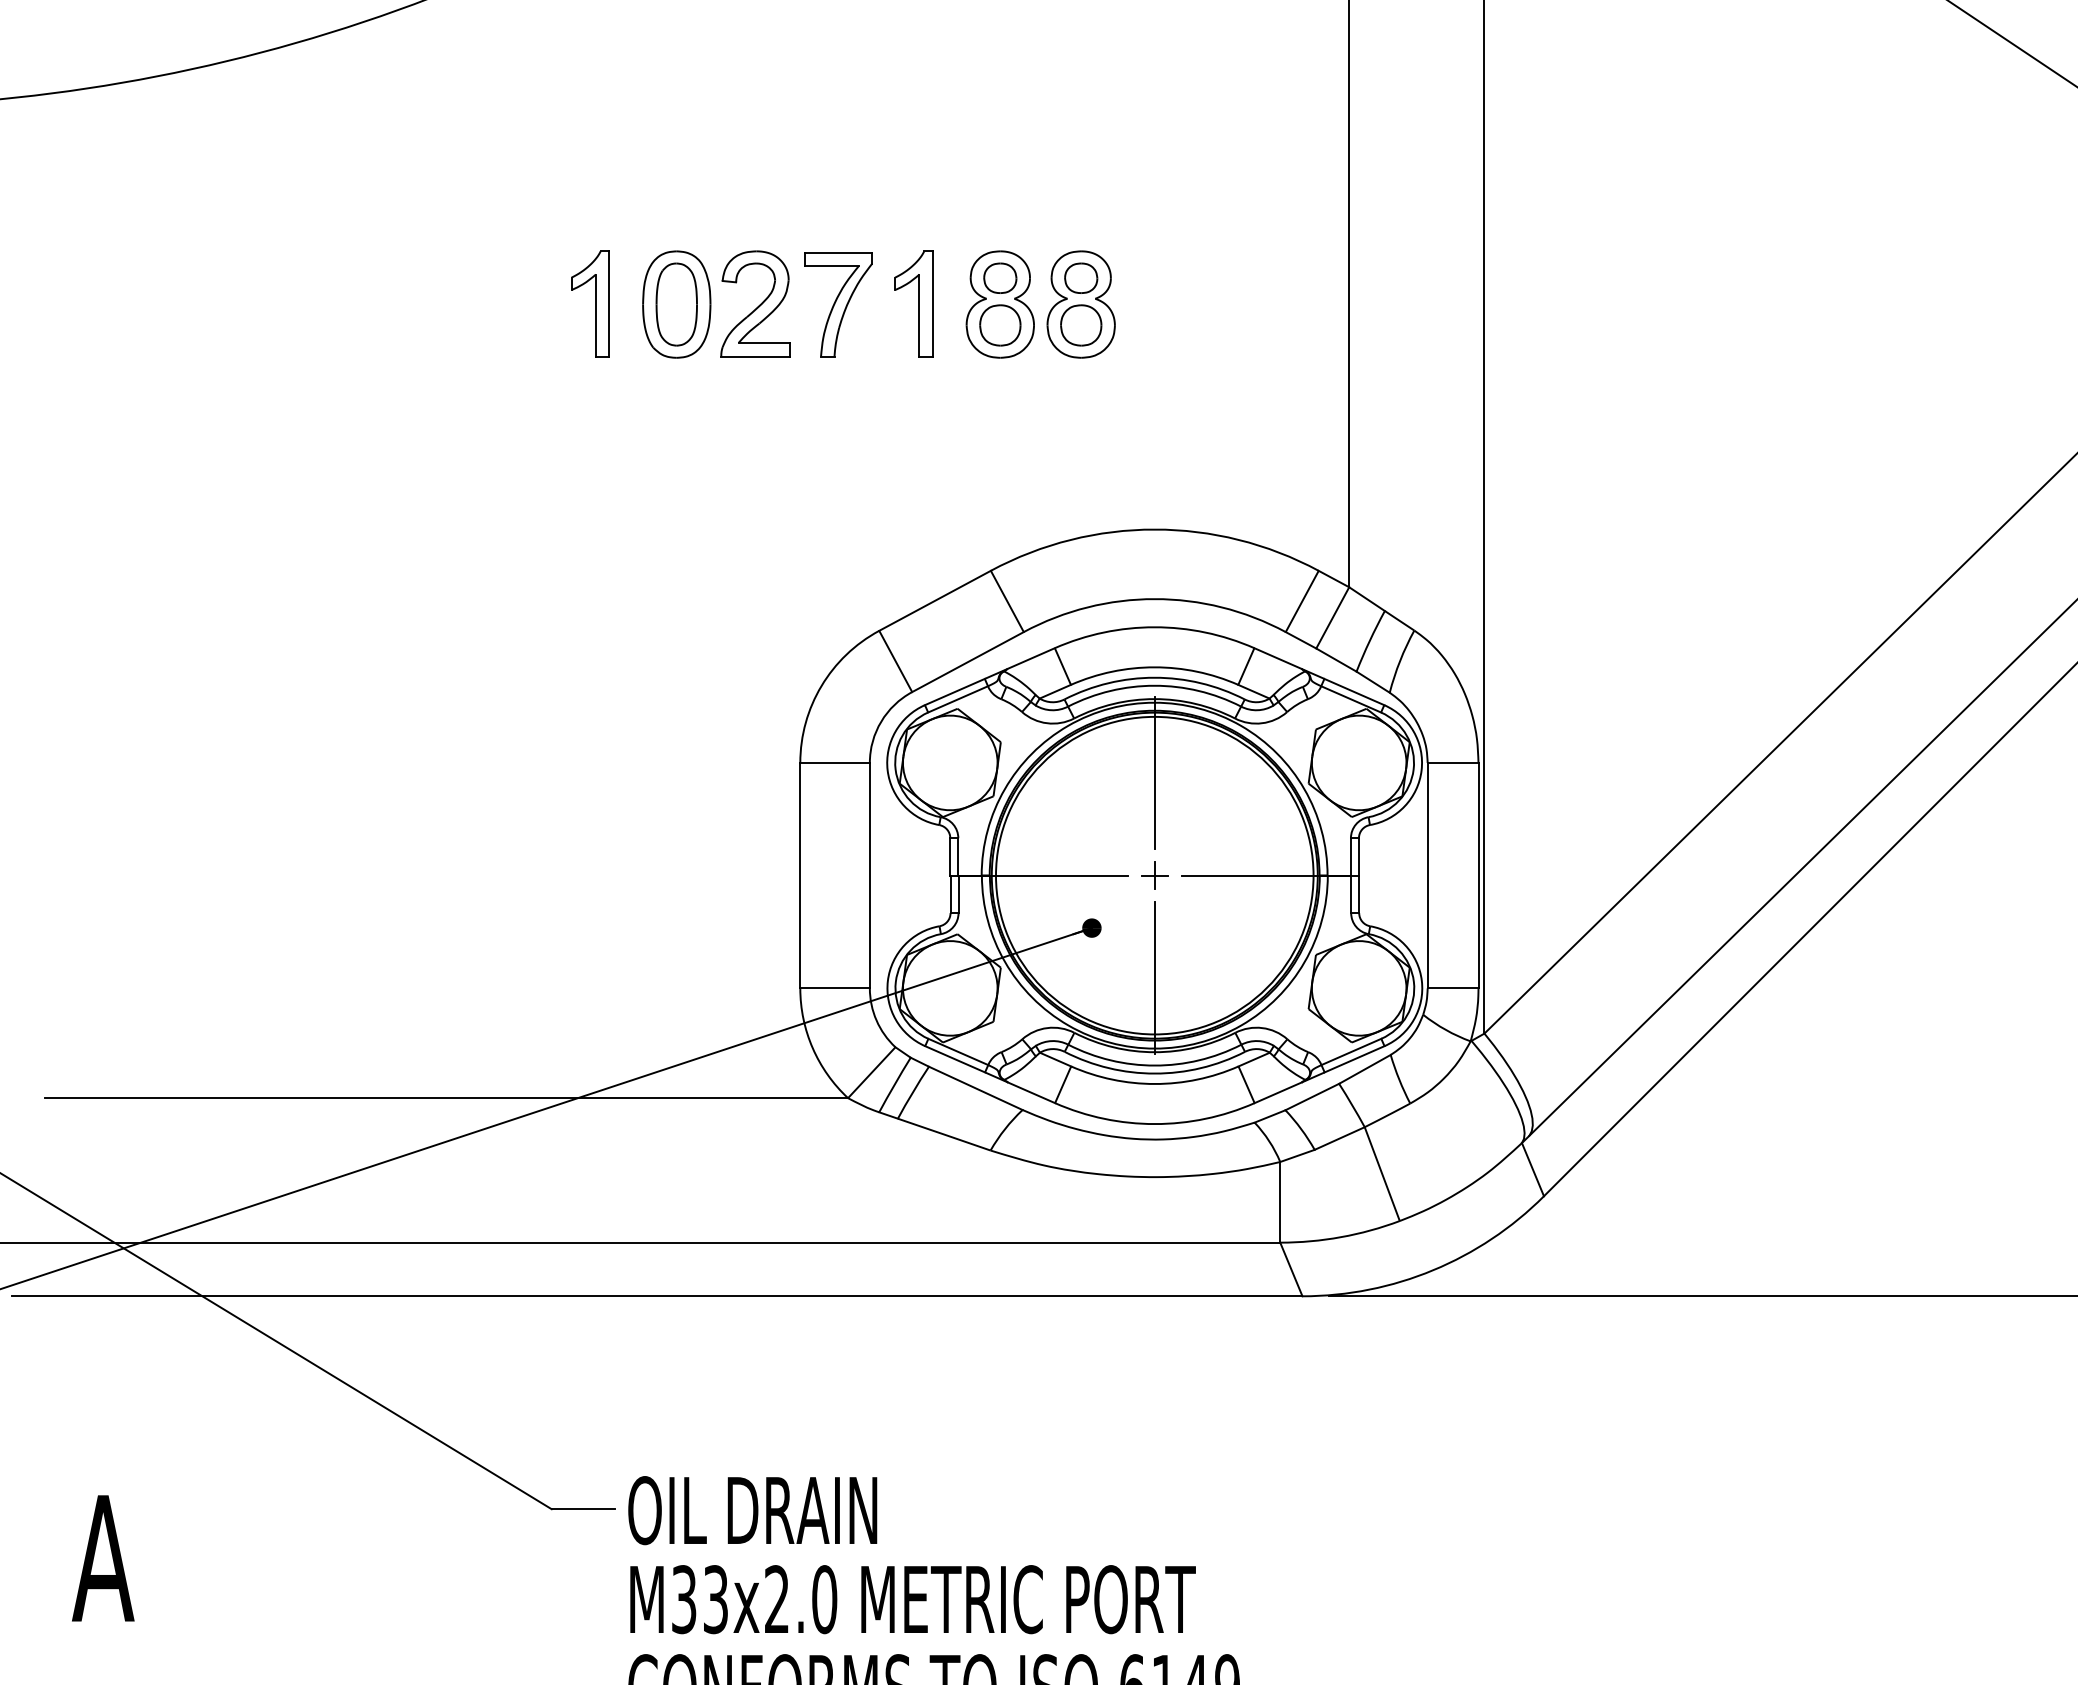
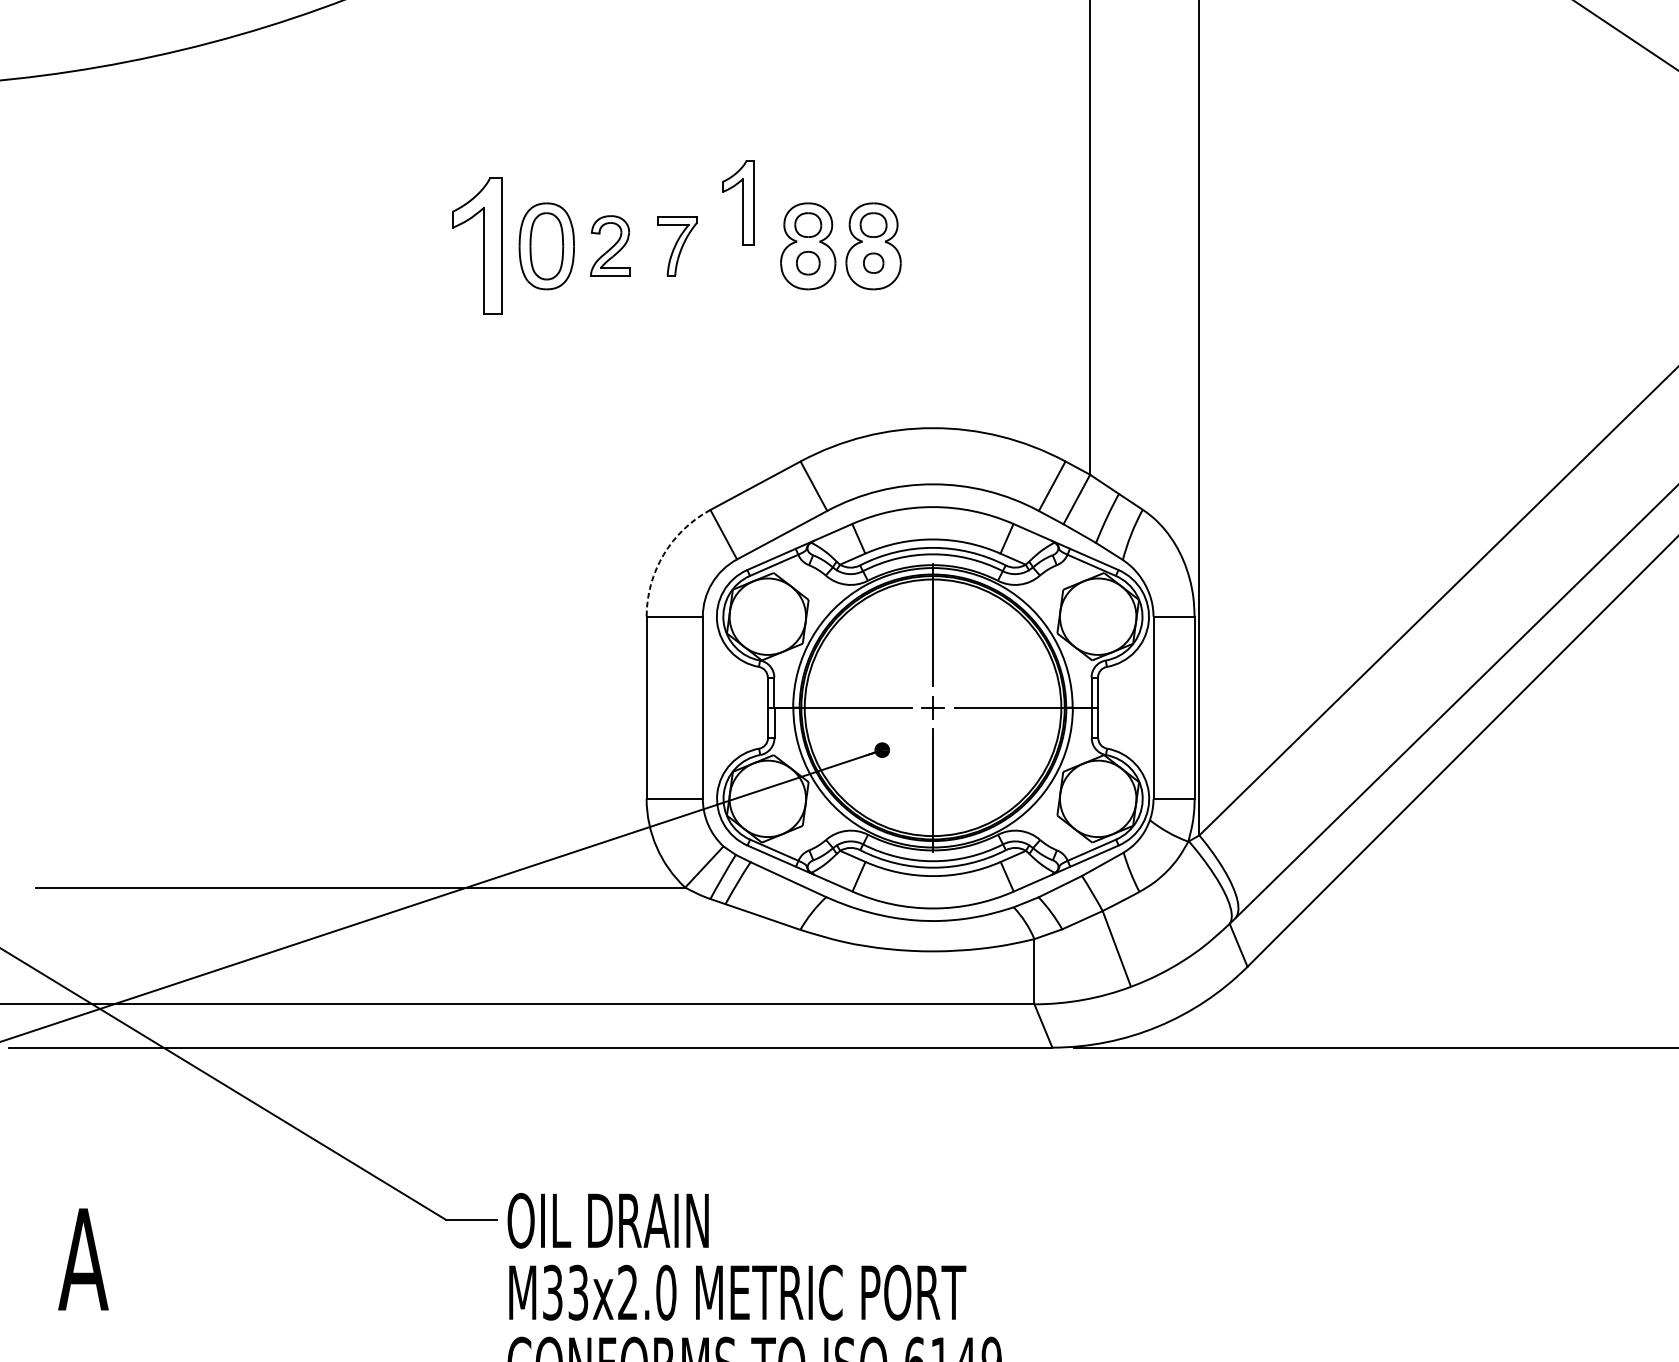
part: (590, 303) -> (477, 245), size x1.6
part: (755, 303) -> (610, 245), size x0.7
part: (913, 303) -> (738, 202), moved
part: (838, 304) -> (677, 246), size x0.7
part: (1000, 325) -> (808, 263), size x0.7
part: (1081, 325) -> (873, 263), size x0.6
arc: (821, 685) -> (663, 554), solid -> dashed

